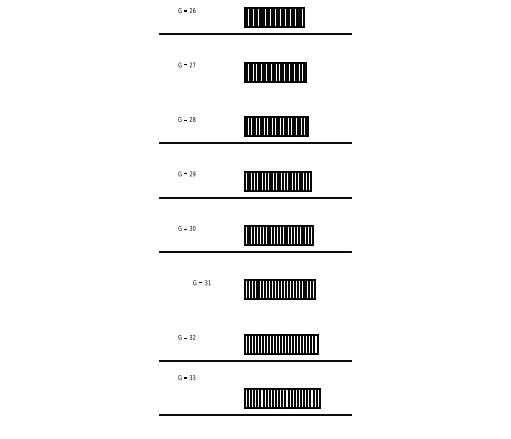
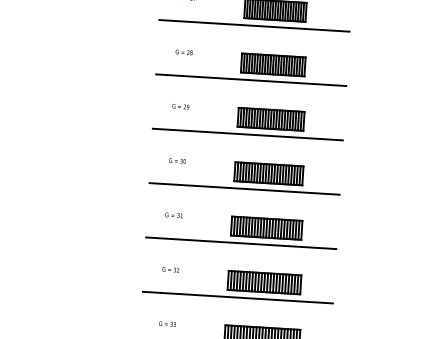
line: (255, 88) -> (254, 25), added
text: (201, 282) -> (173, 215), moved
line: (255, 306) -> (241, 243), added
text: (186, 377) -> (167, 323), moved

